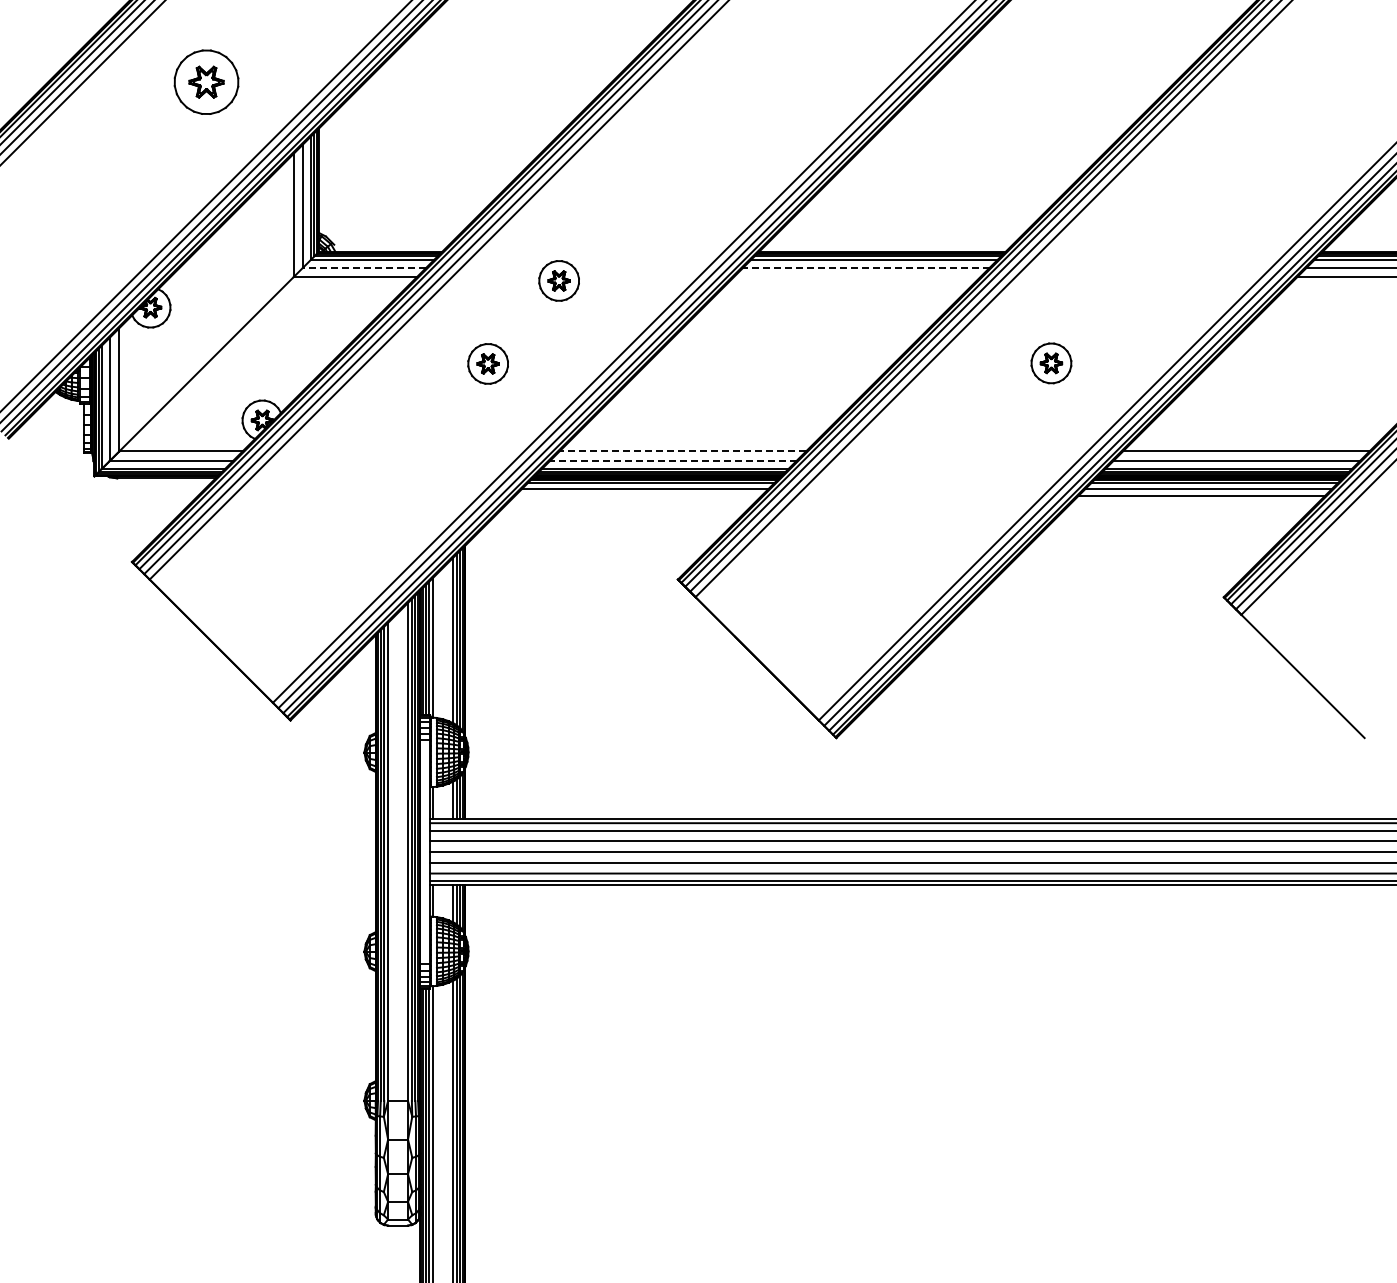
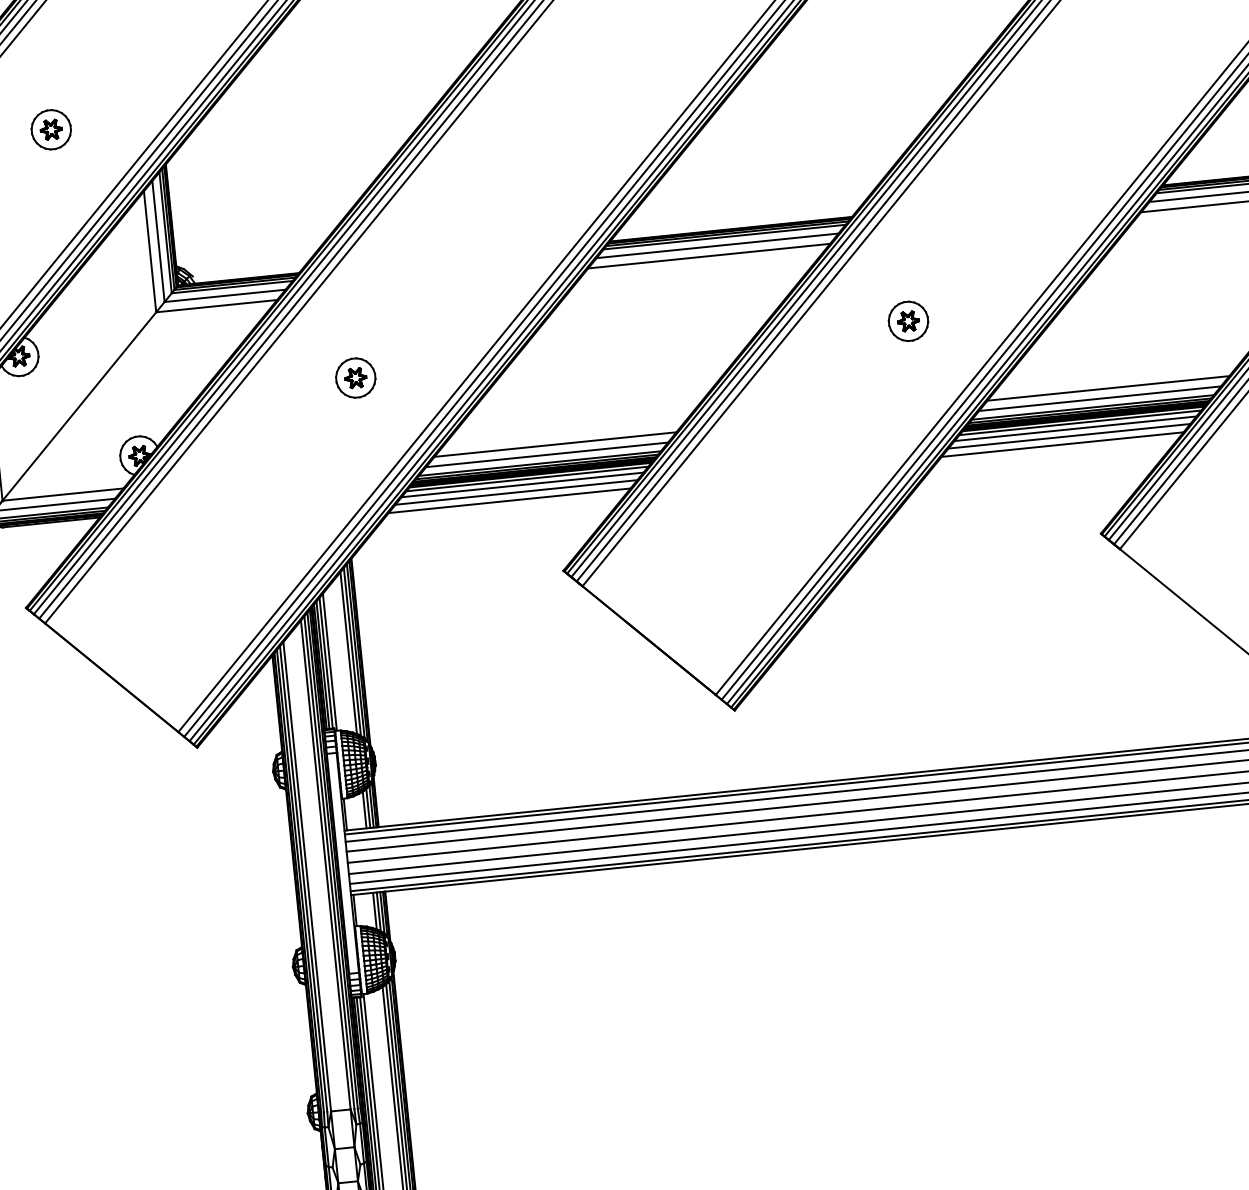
part: (206, 82) -> (51, 129), size x0.62
line: (364, 267) -> (224, 295), dashed -> solid
line: (866, 267) -> (717, 245), dashed -> solid
line: (856, 277) -> (708, 256), added
part: (558, 280) -> (416, 289), removed
line: (682, 451) -> (555, 444), dashed -> solid
line: (672, 461) -> (546, 455), dashed -> solid
line: (638, 495) -> (516, 492), added
line: (630, 503) -> (509, 500), added
line: (1193, 503) -> (1061, 444), added

